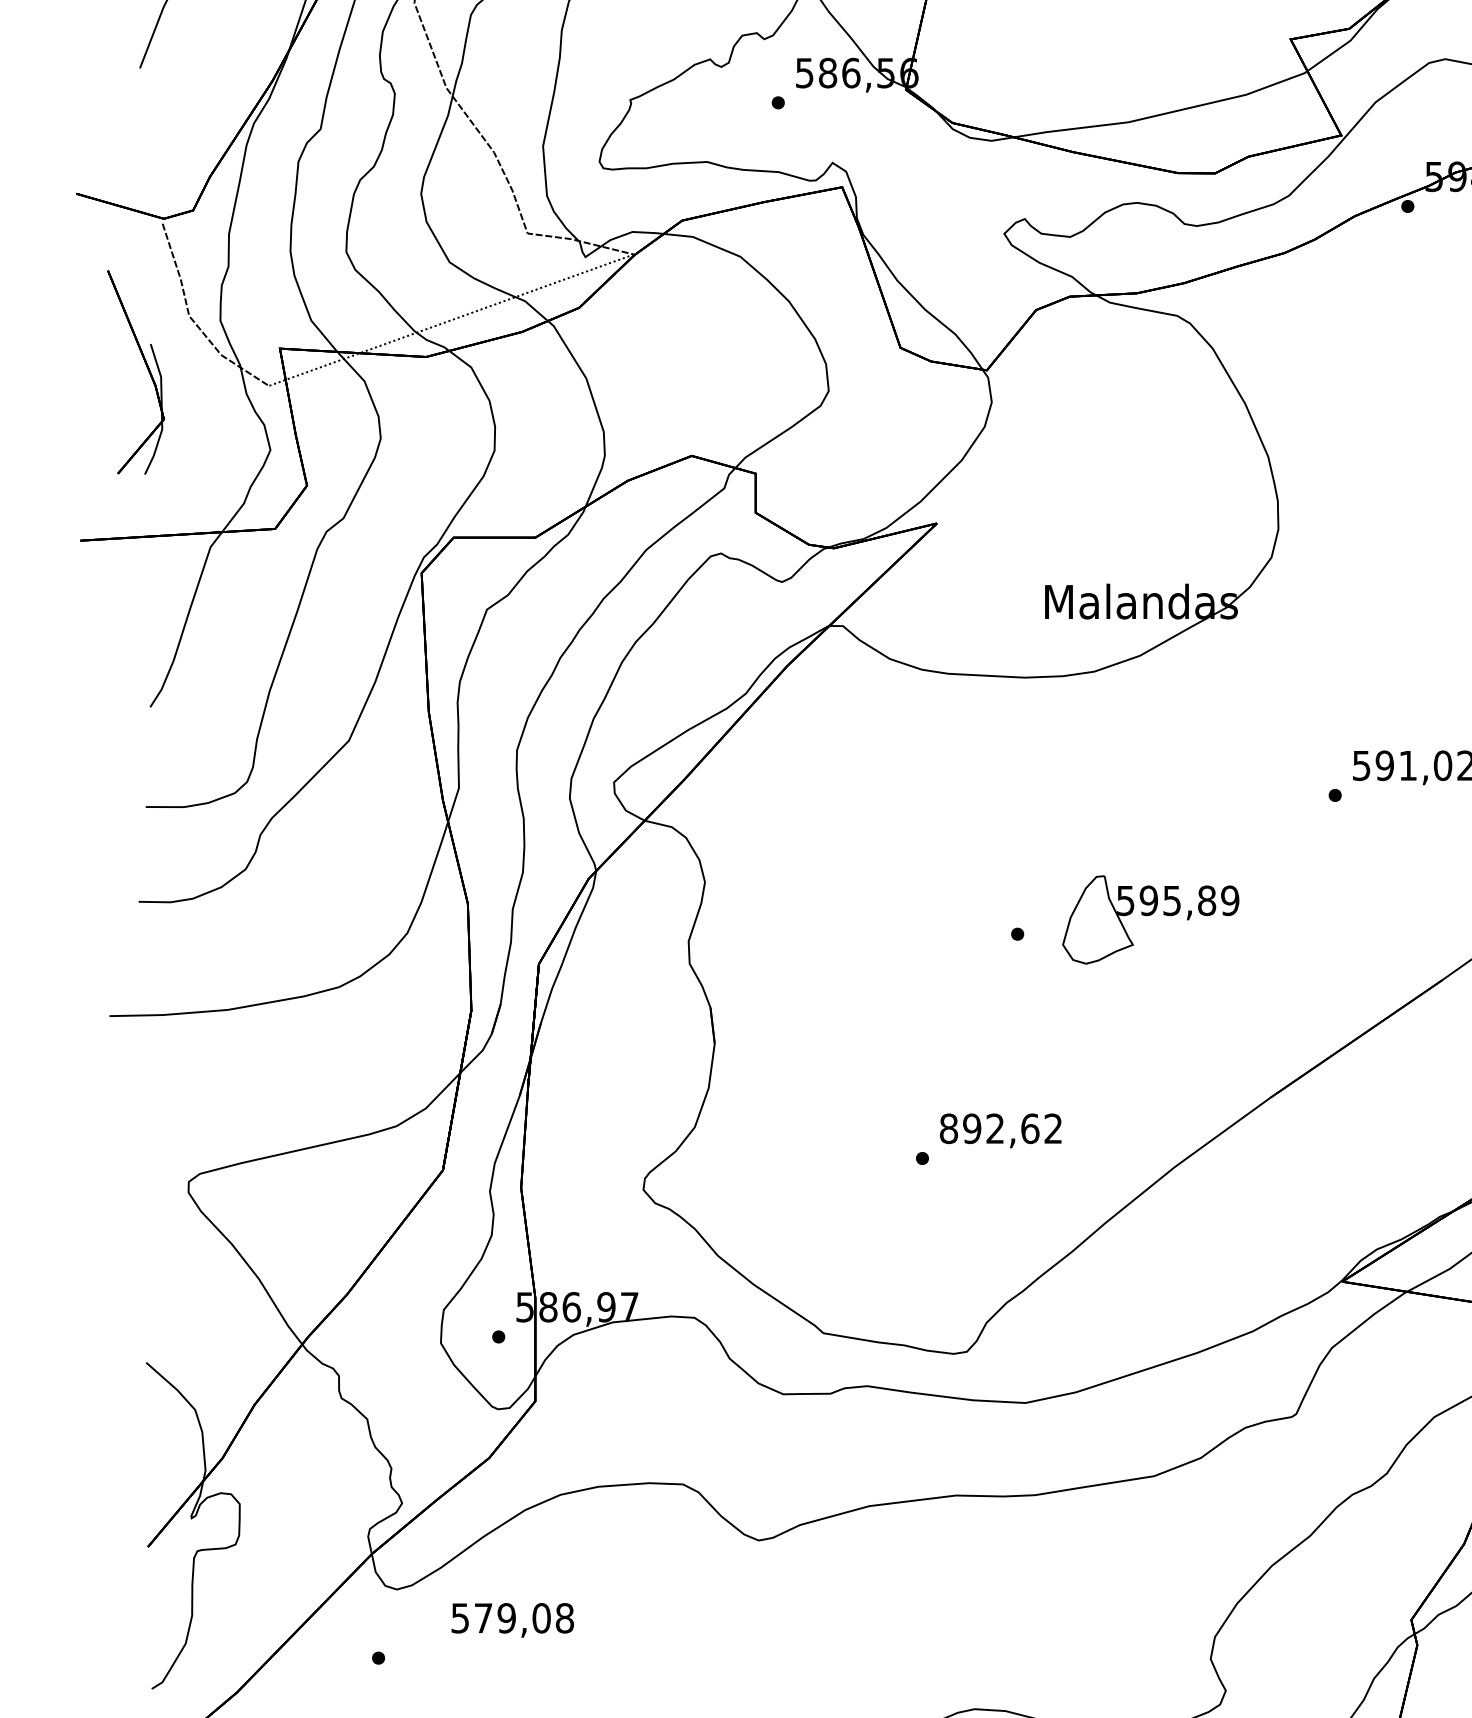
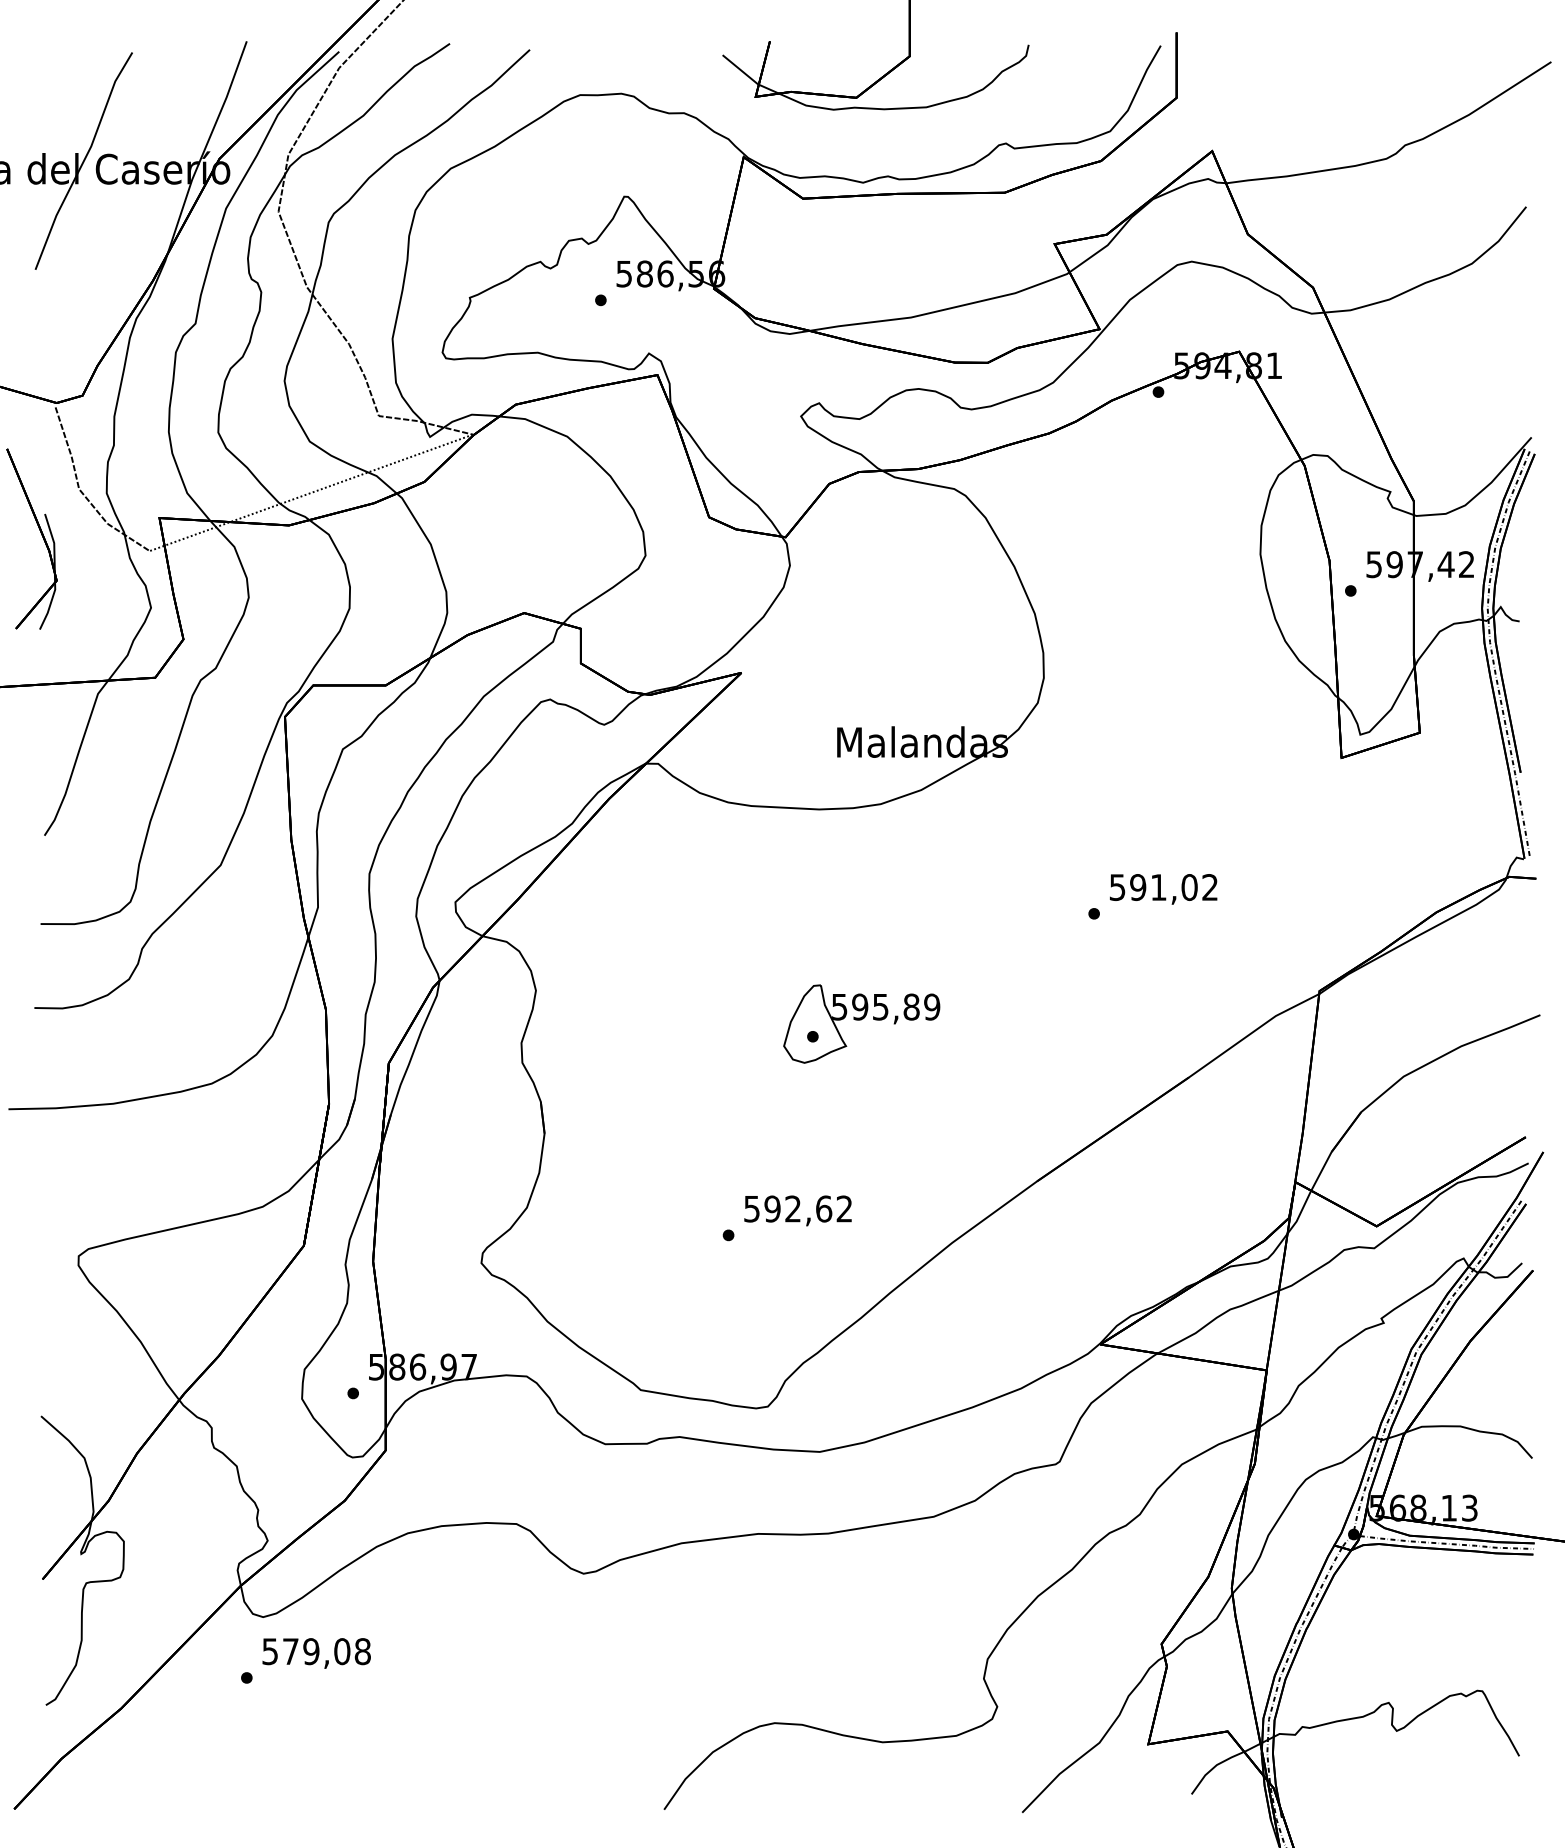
part: (1150, 919) -> (861, 1023), moved
text: (949, 1128) -> (752, 1208), 892,62 -> 592,62
text: (512, 1620) -> (316, 1653), moved

